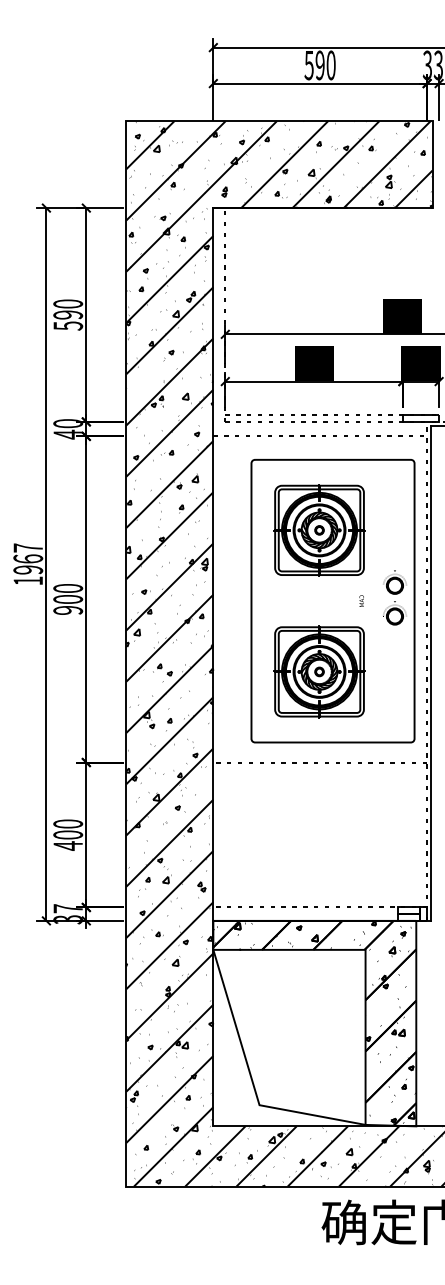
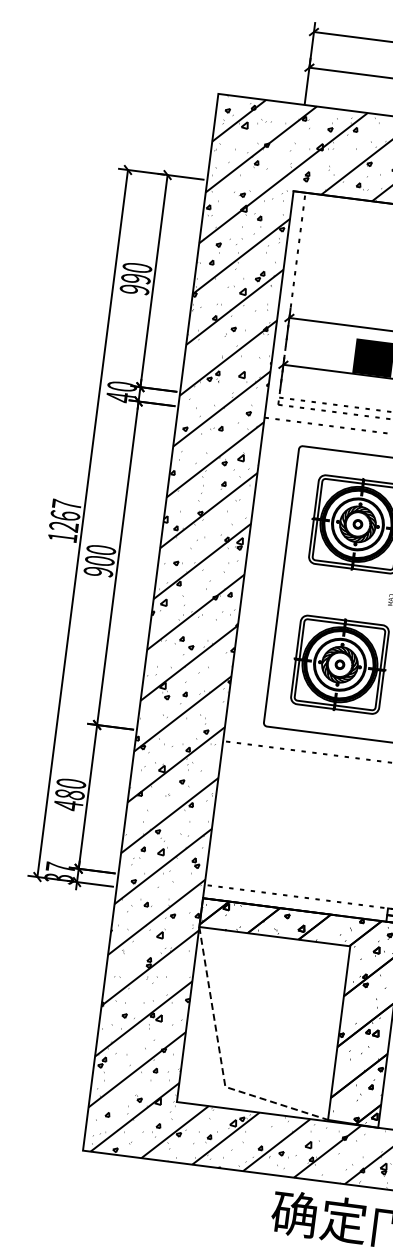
text: (68, 325) -> (134, 289), 590 -> 990
text: (28, 569) -> (64, 526), 1967 -> 1267
text: (68, 834) -> (70, 794), 400 -> 480
line: (251, 1079) -> (220, 1060), solid -> dashed

